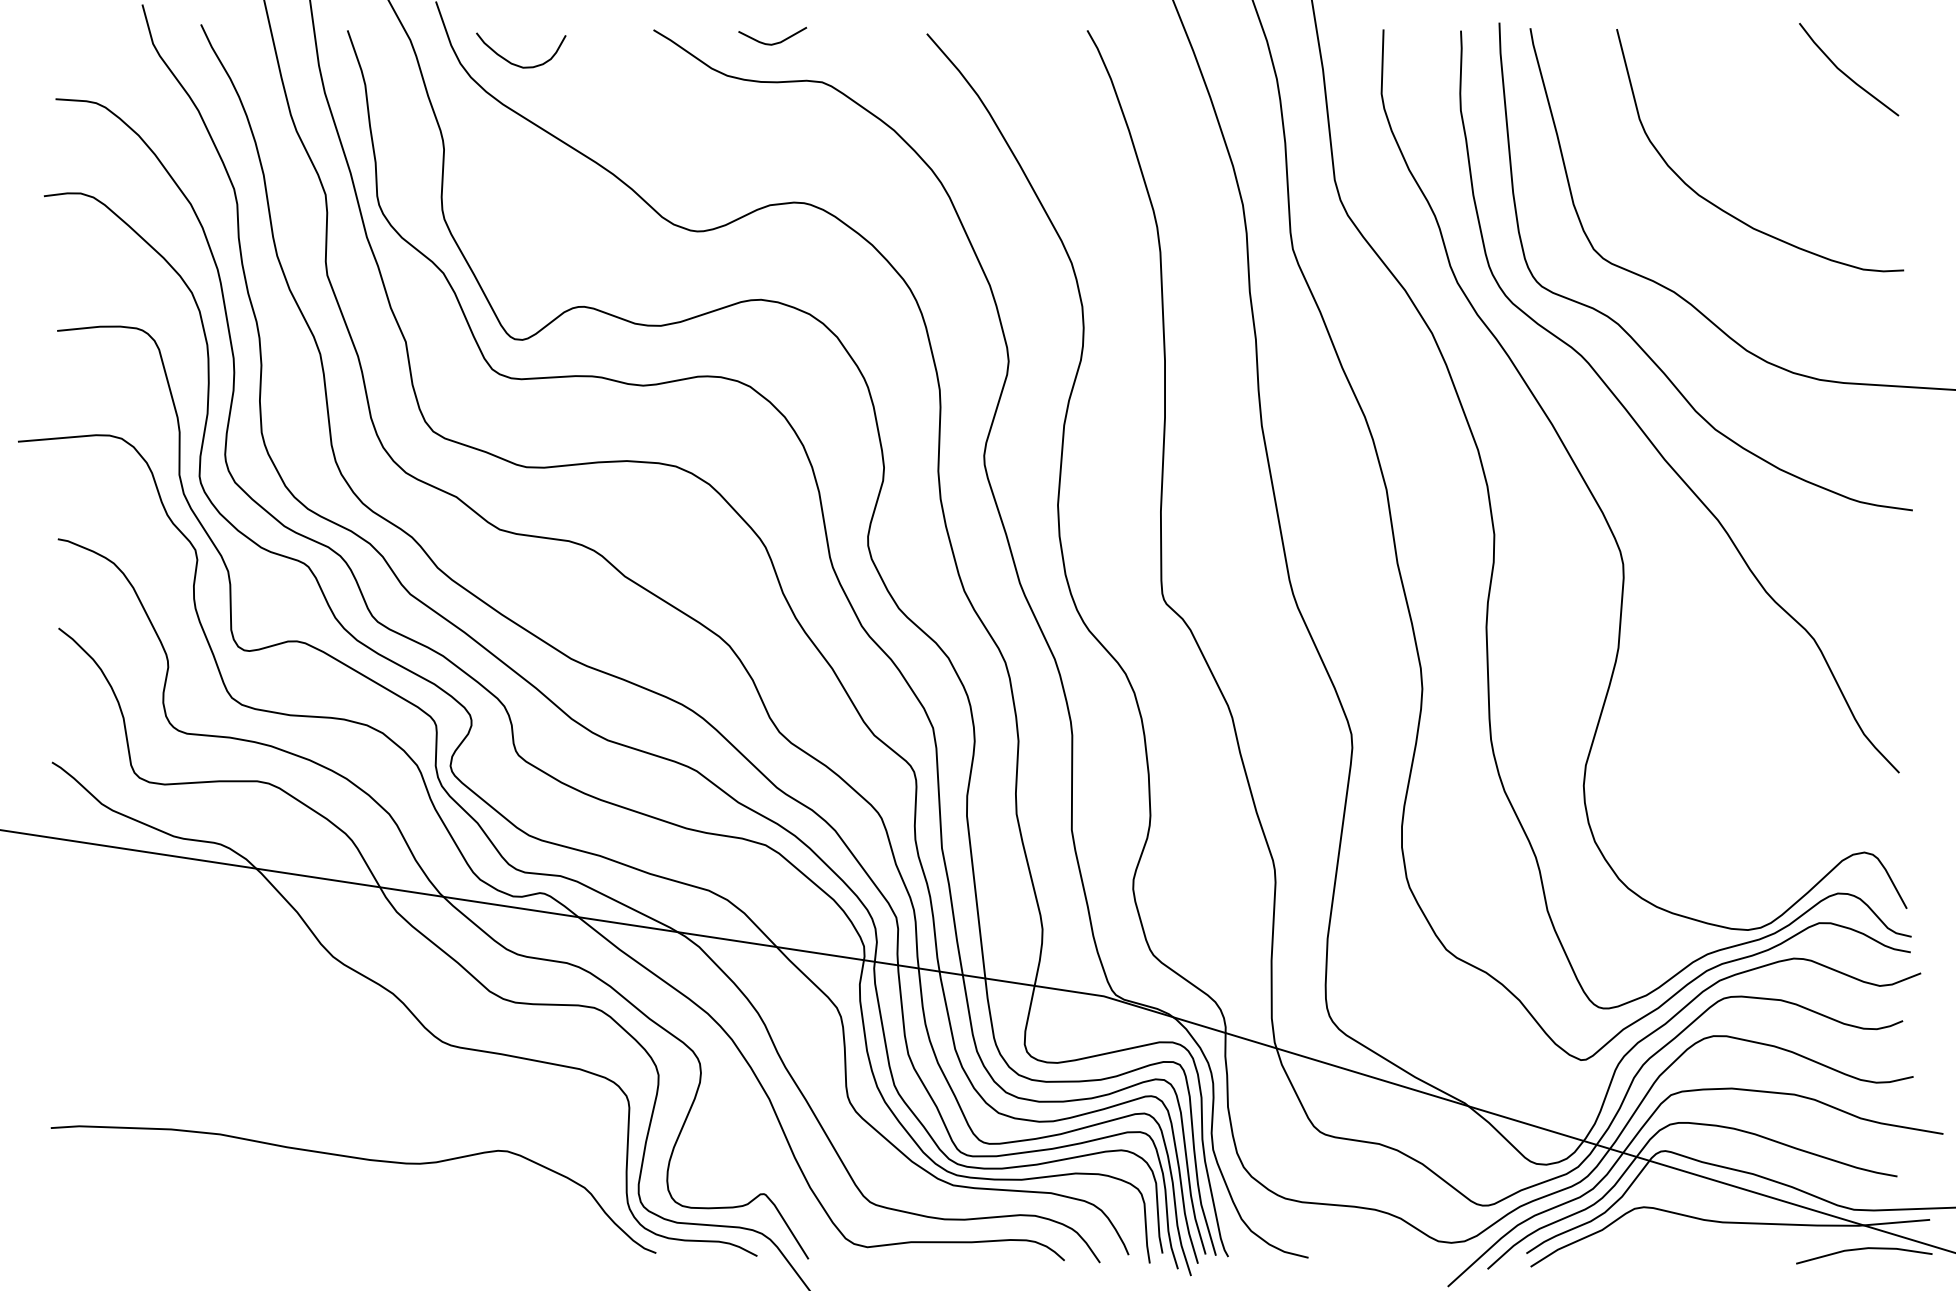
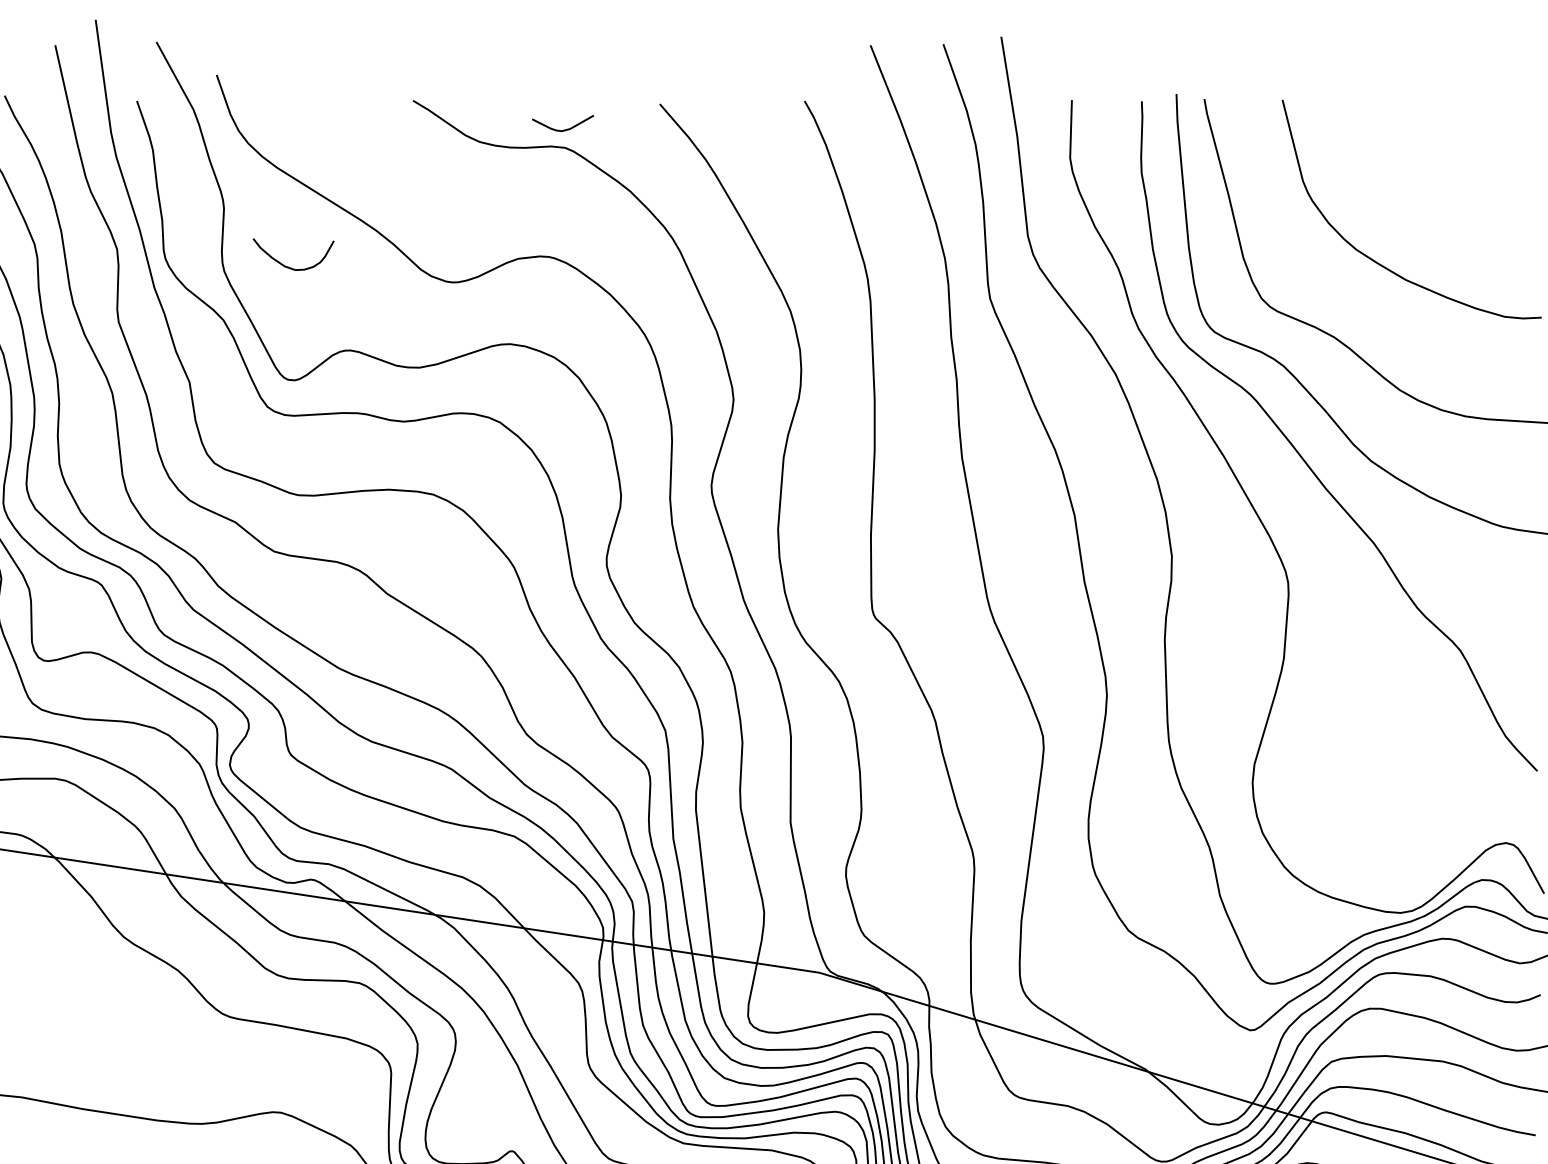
curve: (775, 42) -> (565, 129), moved
curve: (517, 64) -> (290, 267), moved
line: (1845, 73) -> (1488, 139), removed

